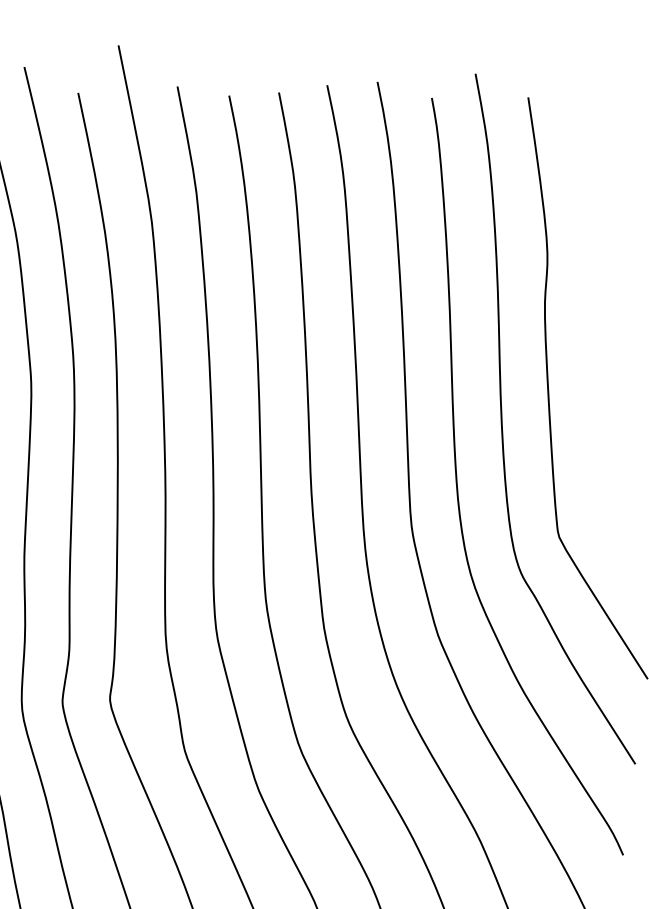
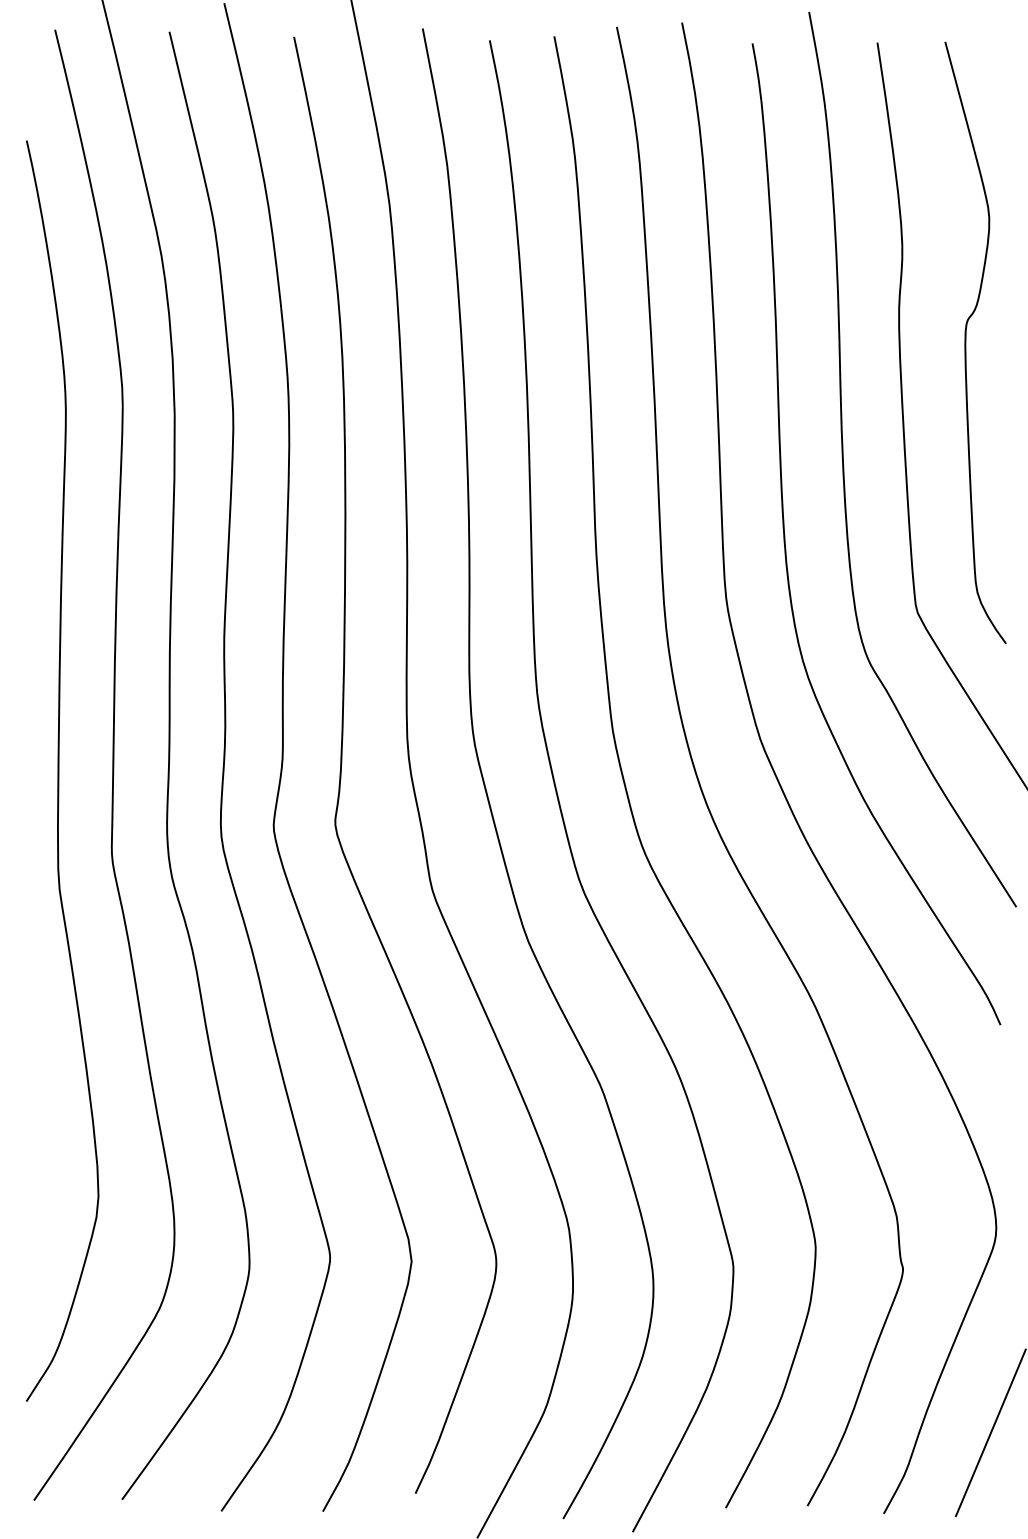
curve: (596, 328) -> (966, 342), added

